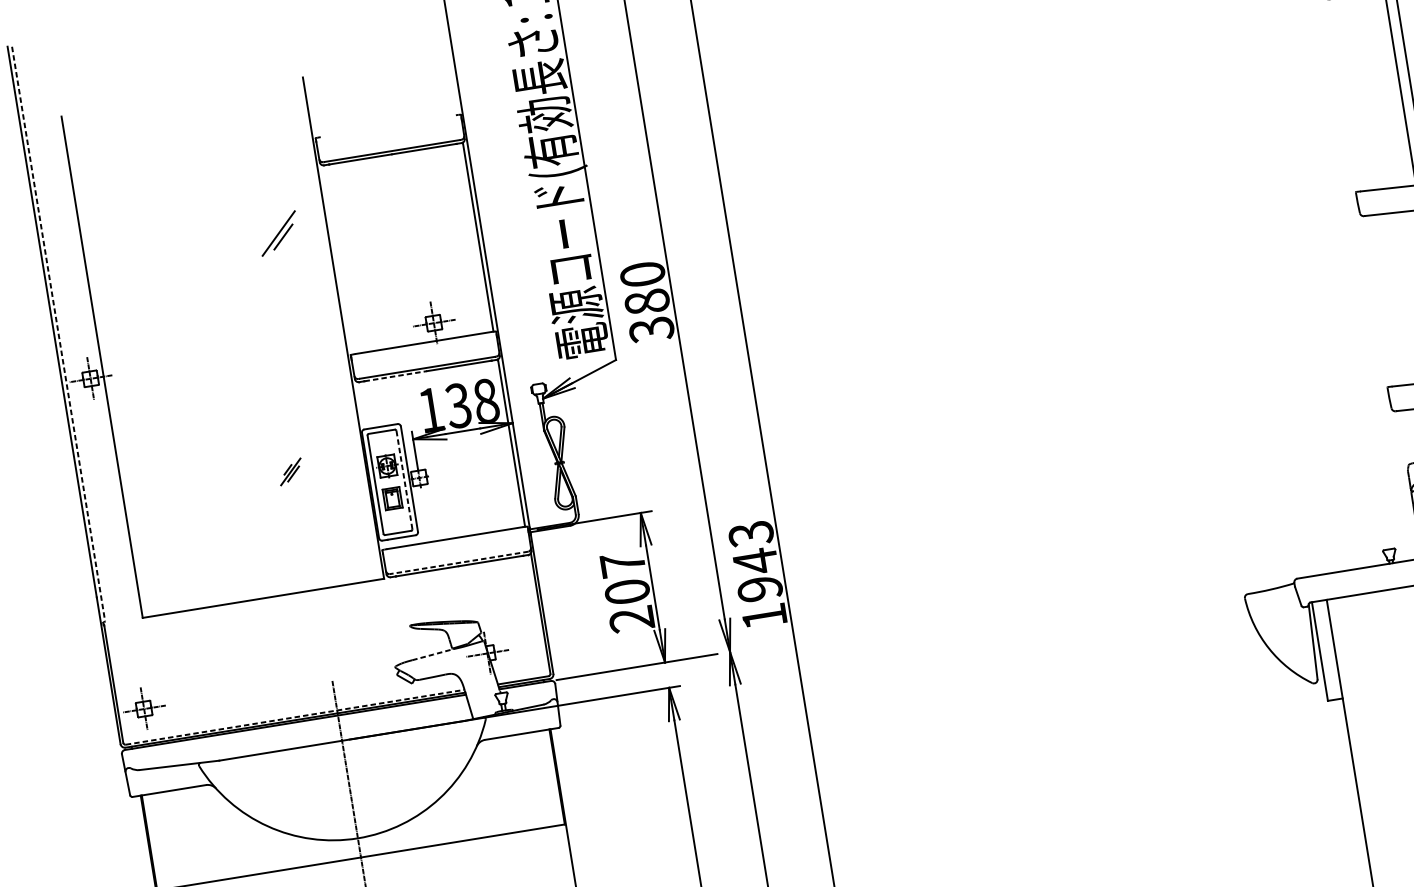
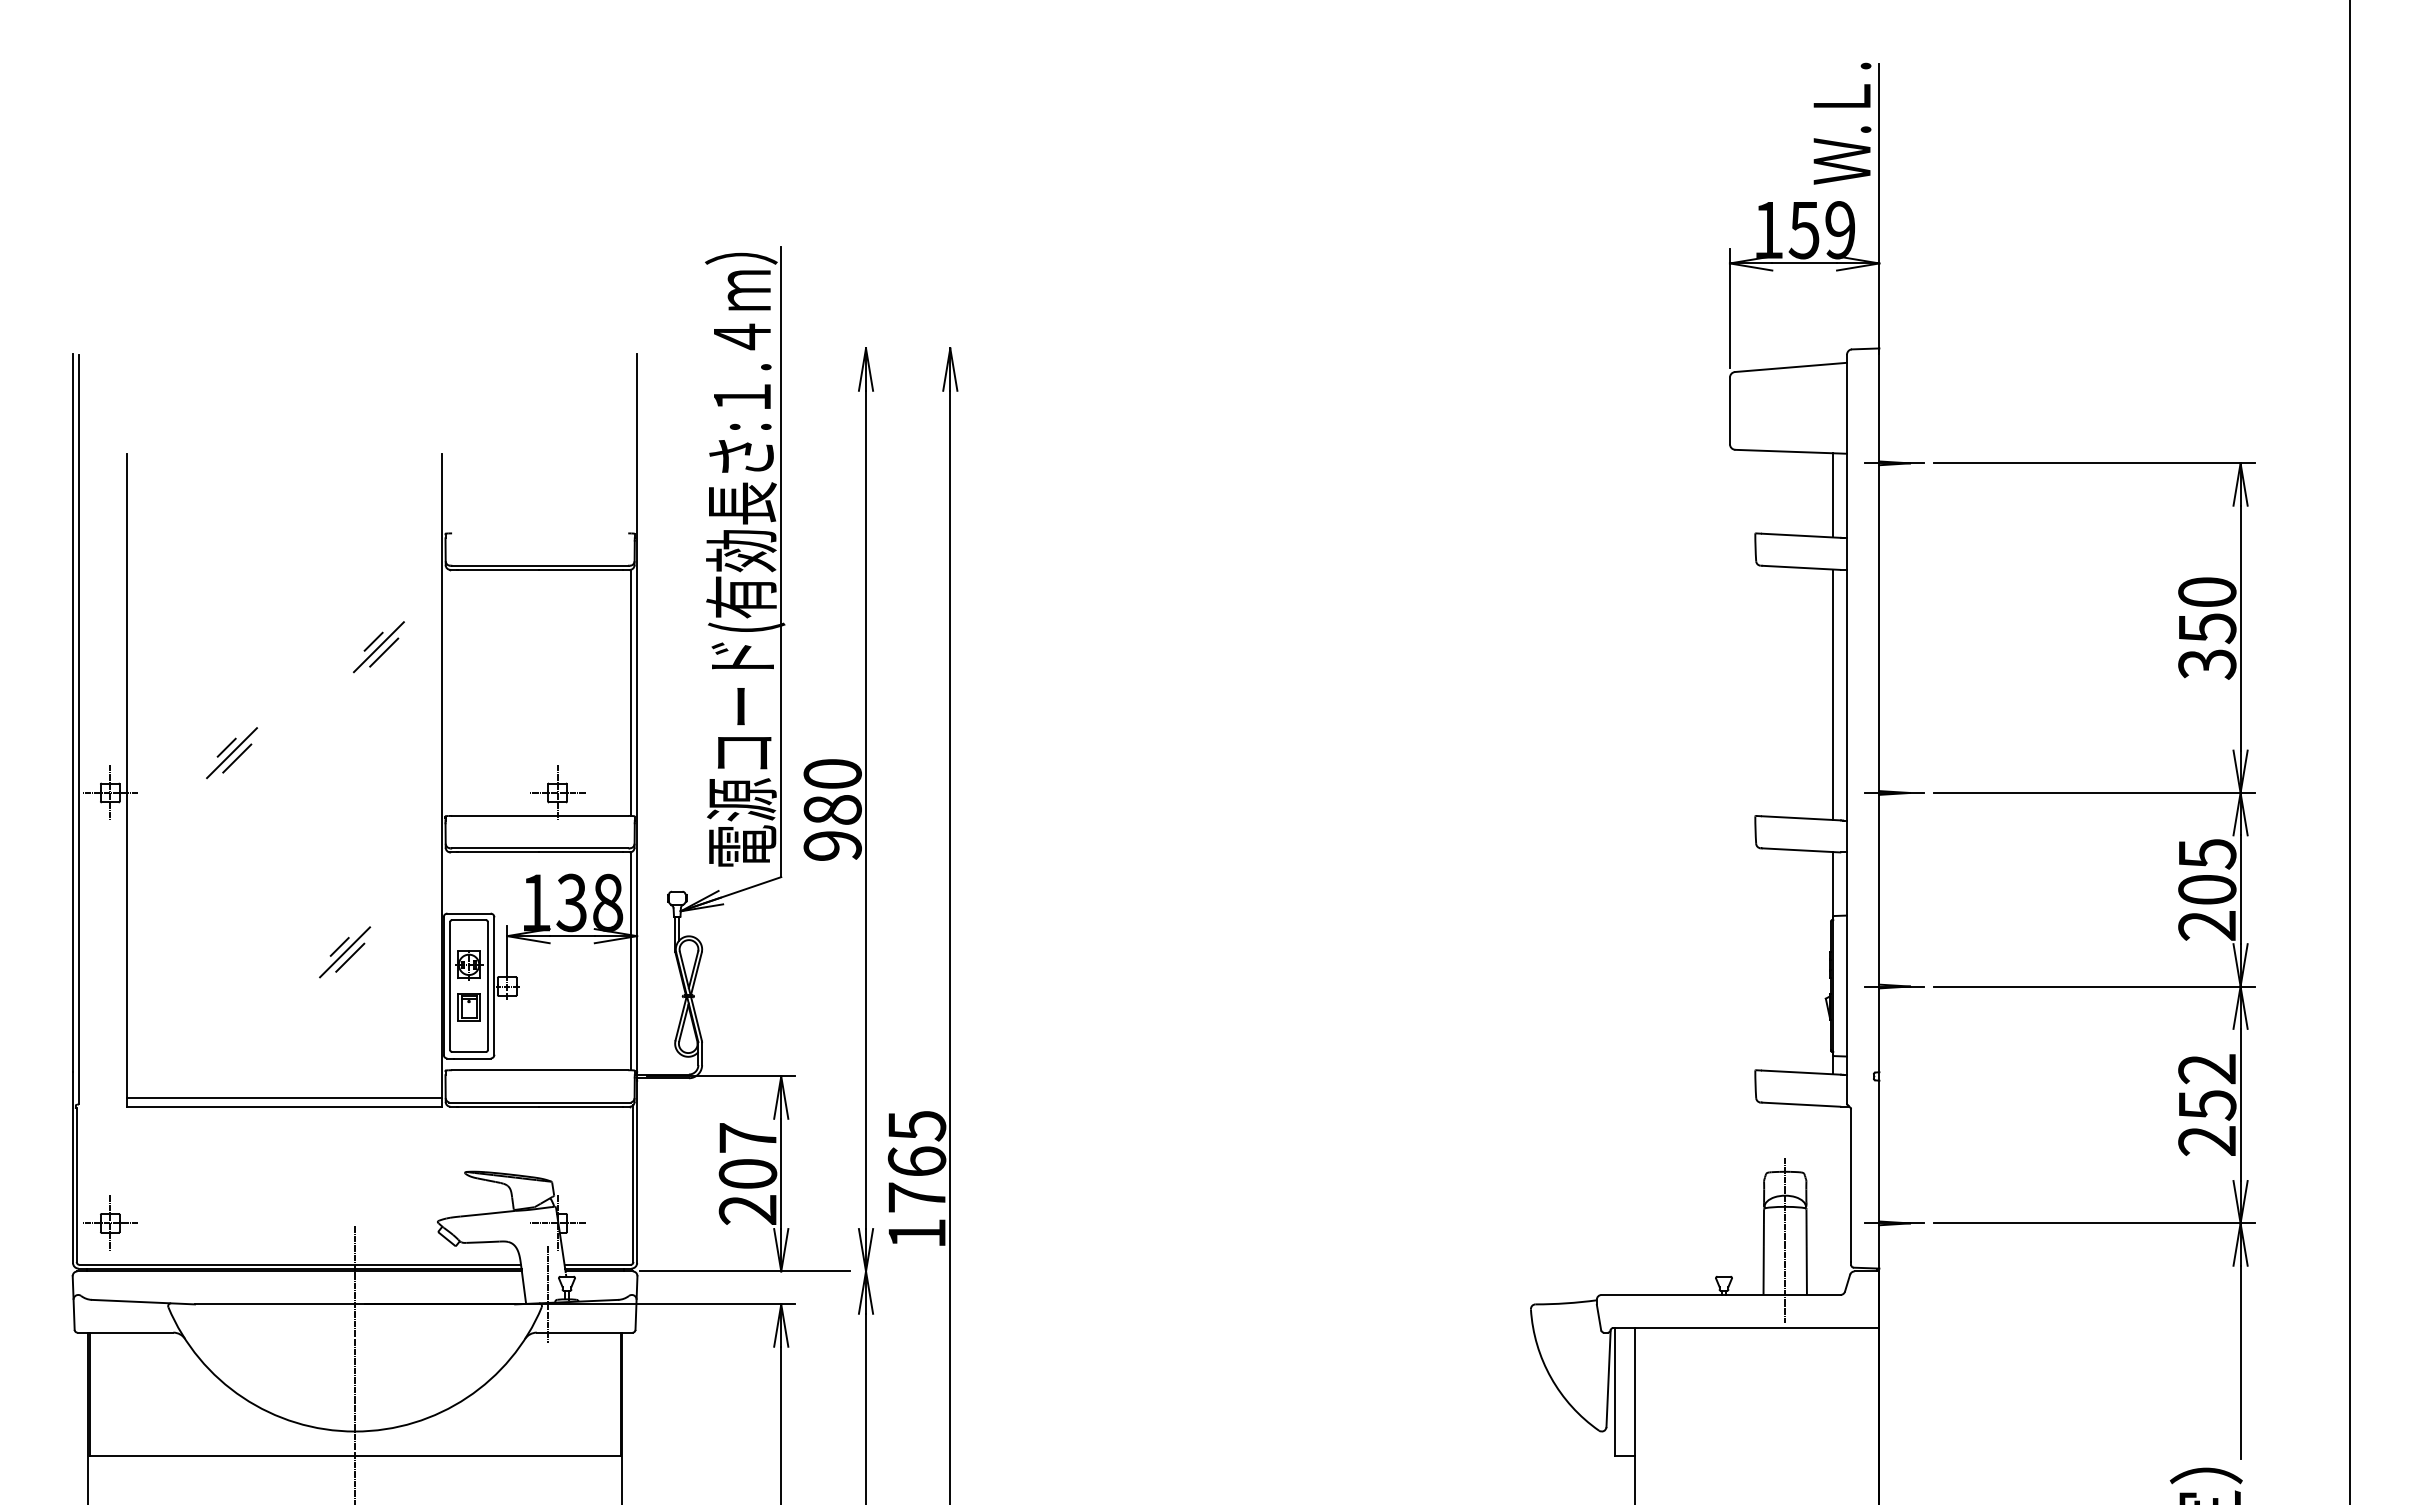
line: (273, 229) -> (373, 641), added
text: (651, 330) -> (832, 846), 380 -> 980
part: (178, 333) -> (231, 753), added
line: (58, 334) -> (78, 729), dashed -> solid
line: (396, 376) -> (498, 852), dashed -> solid
part: (291, 471) -> (345, 952), size x1.67
line: (404, 479) -> (487, 985), dashed -> solid
text: (755, 561) -> (916, 1161), 1943 -> 1765
line: (459, 562) -> (540, 1102), dashed -> solid
line: (262, 591) -> (284, 1098), added
line: (433, 654) -> (488, 1213), dashed -> solid
line: (489, 709) -> (548, 1294), added
line: (295, 716) -> (300, 1264), dashed -> solid

